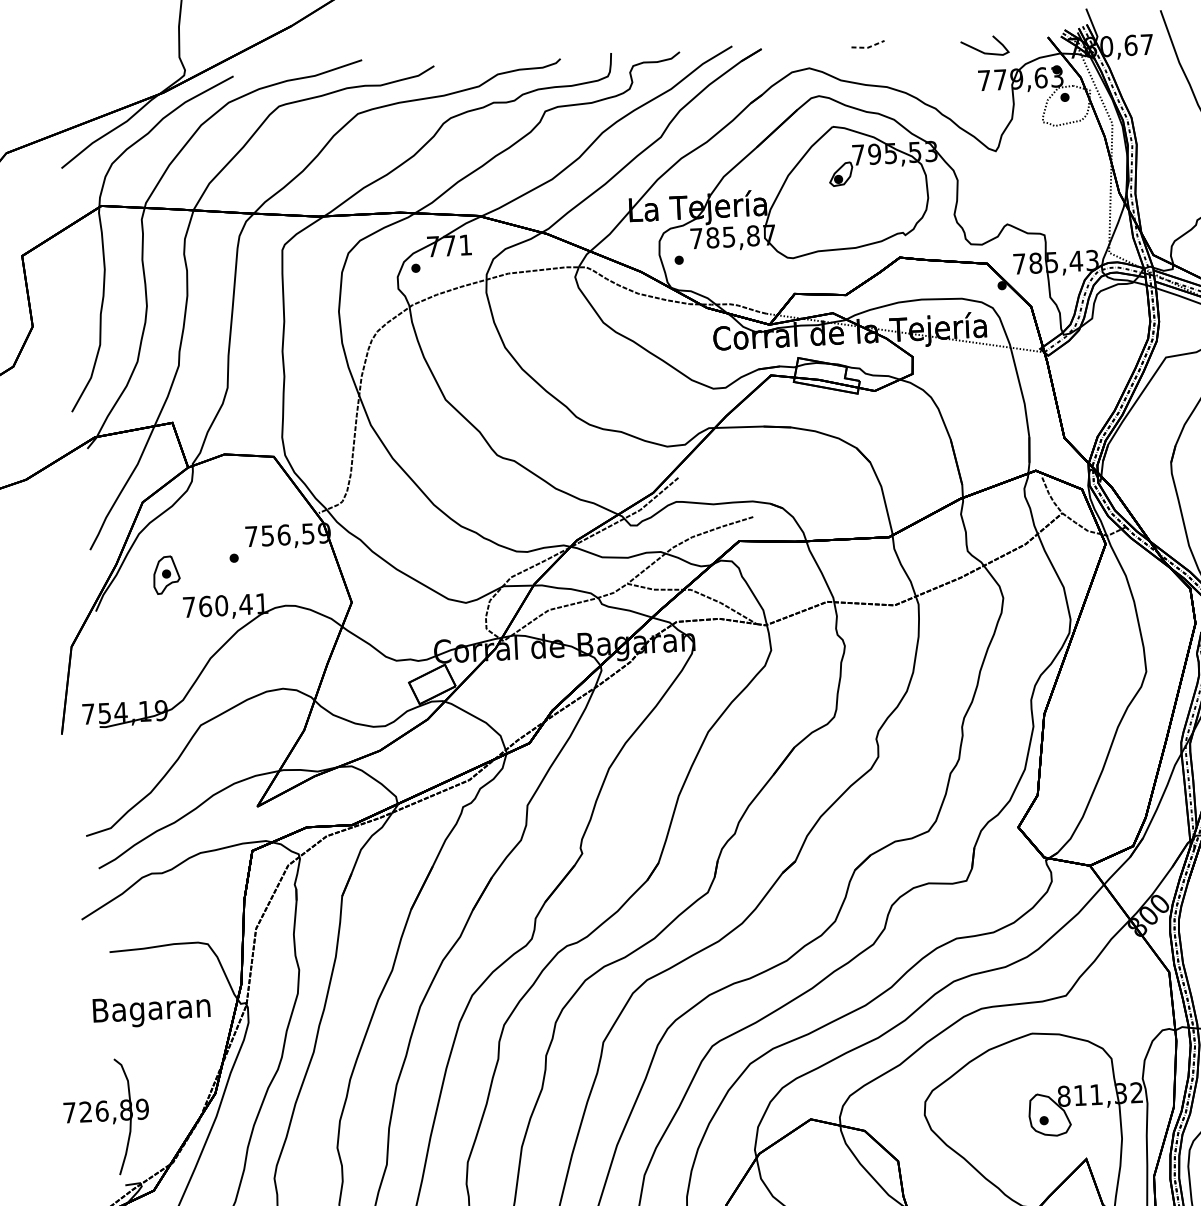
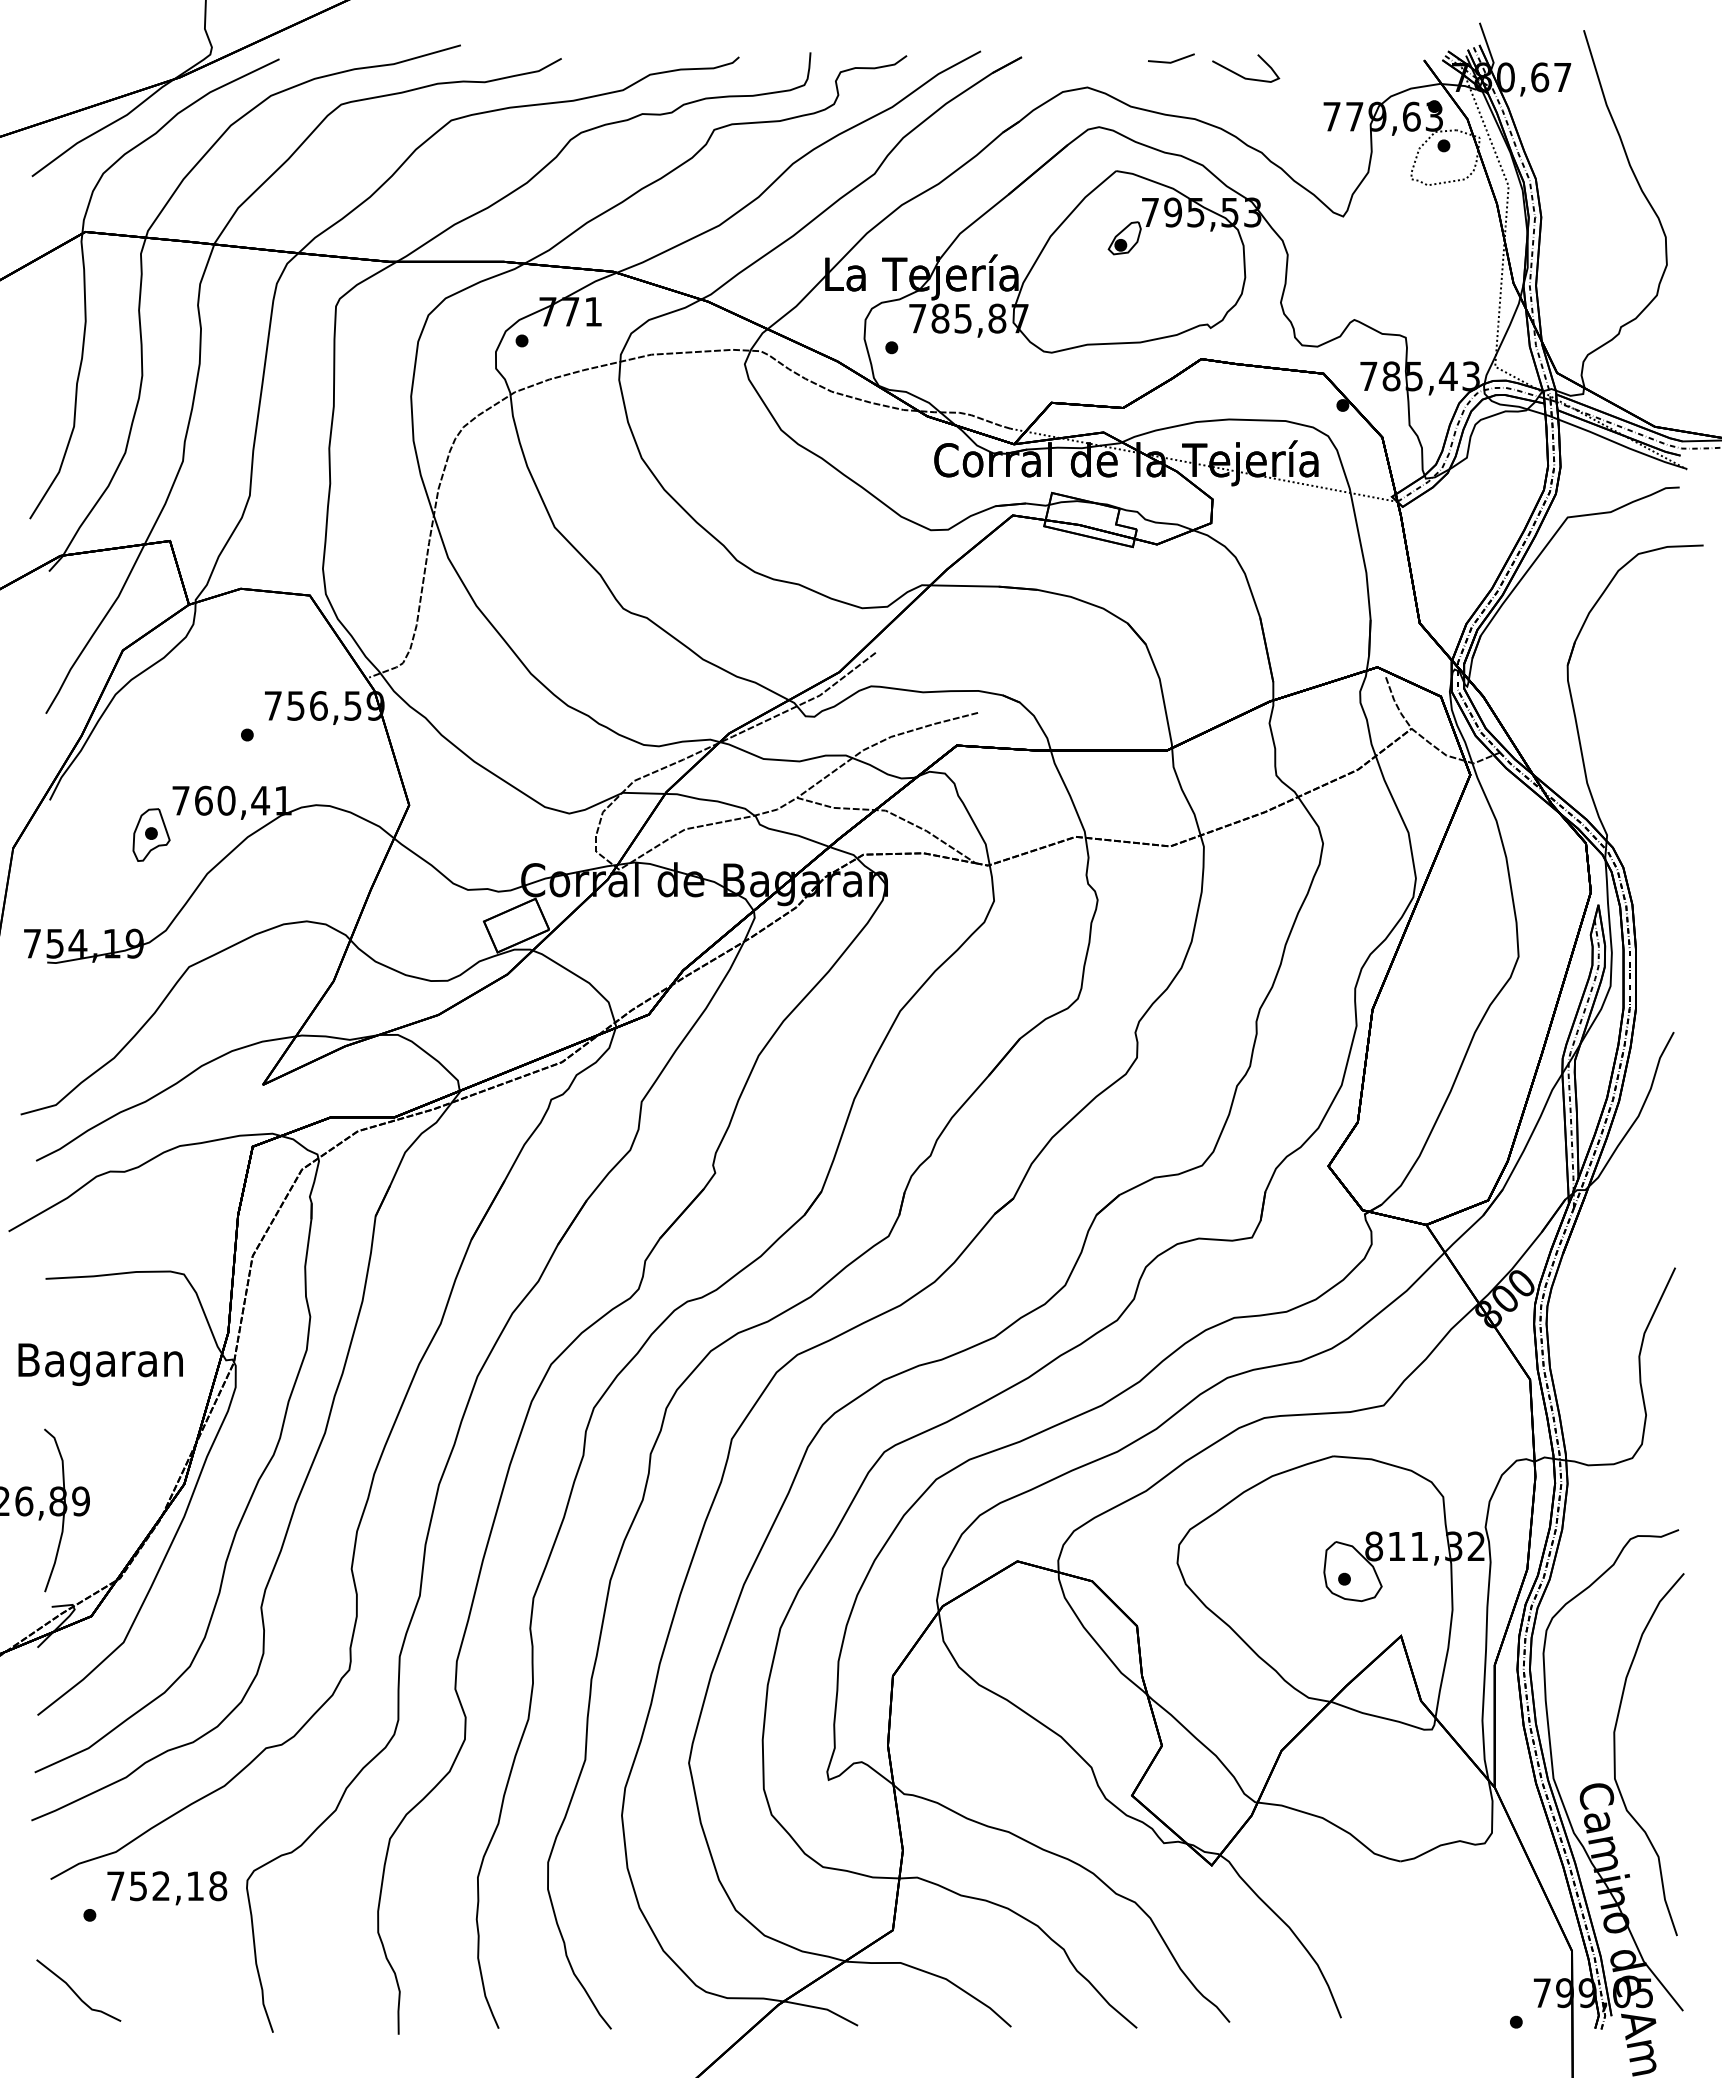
line: (868, 47) -> (1171, 62), dashed -> solid
curve: (983, 51) -> (1243, 76), moved
part: (166, 574) -> (151, 834), moved

